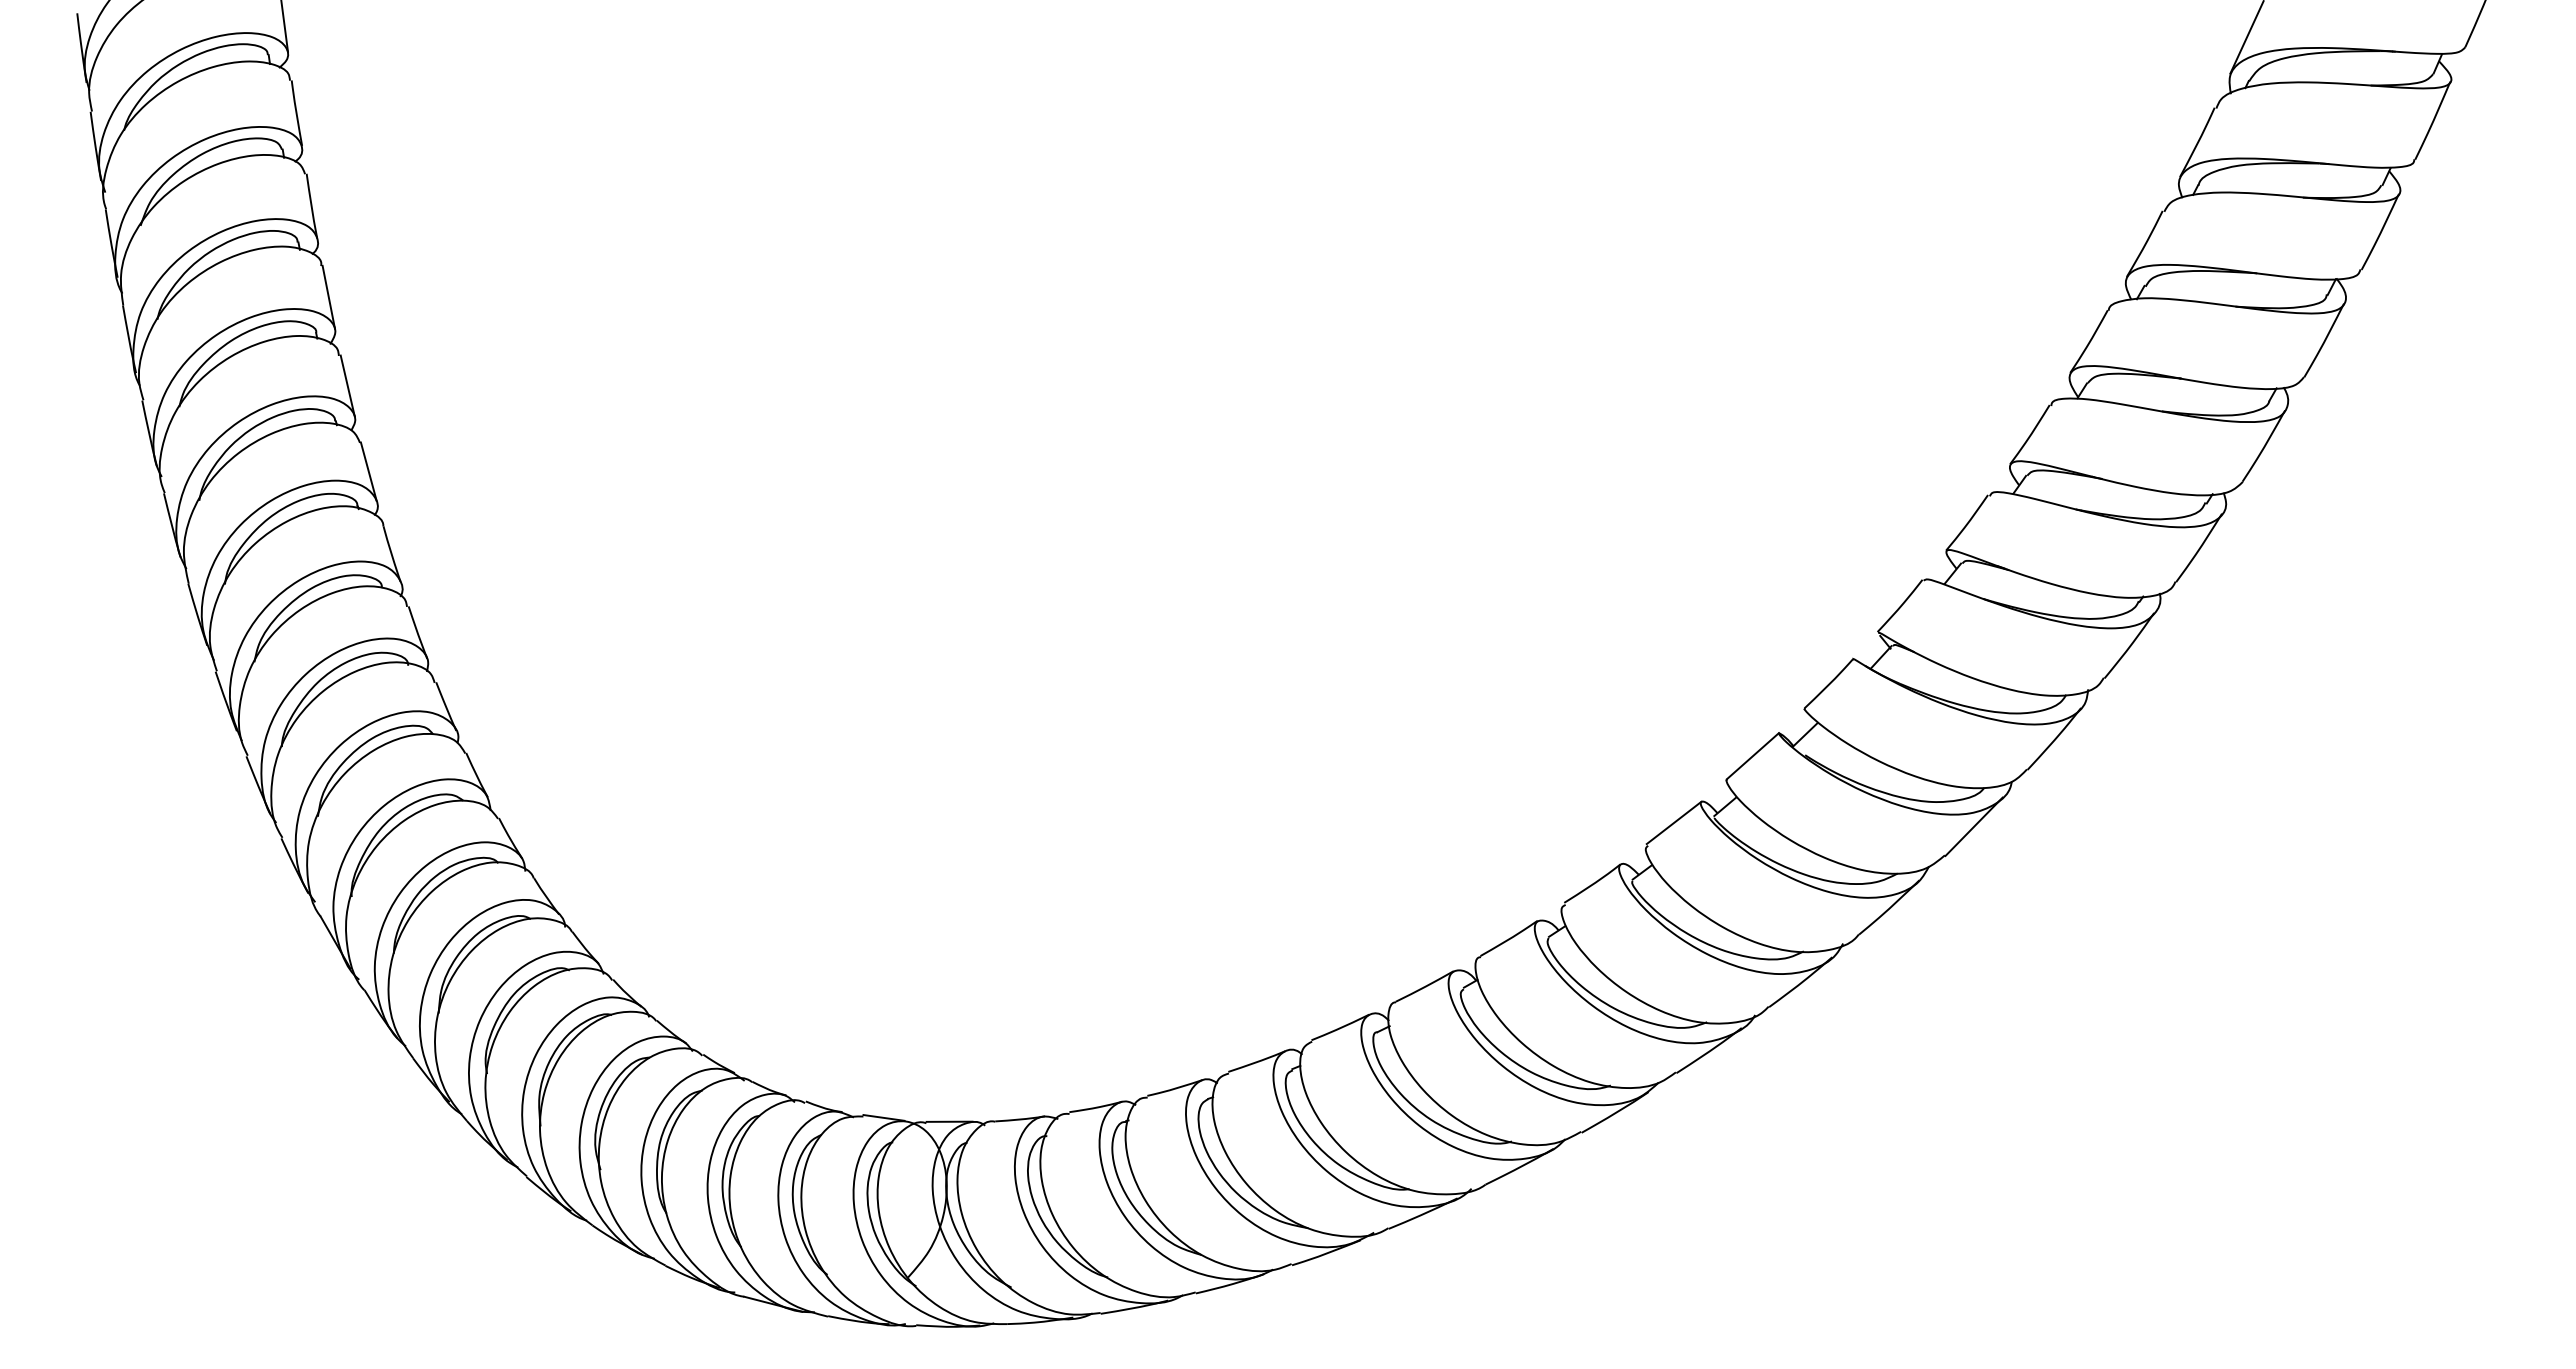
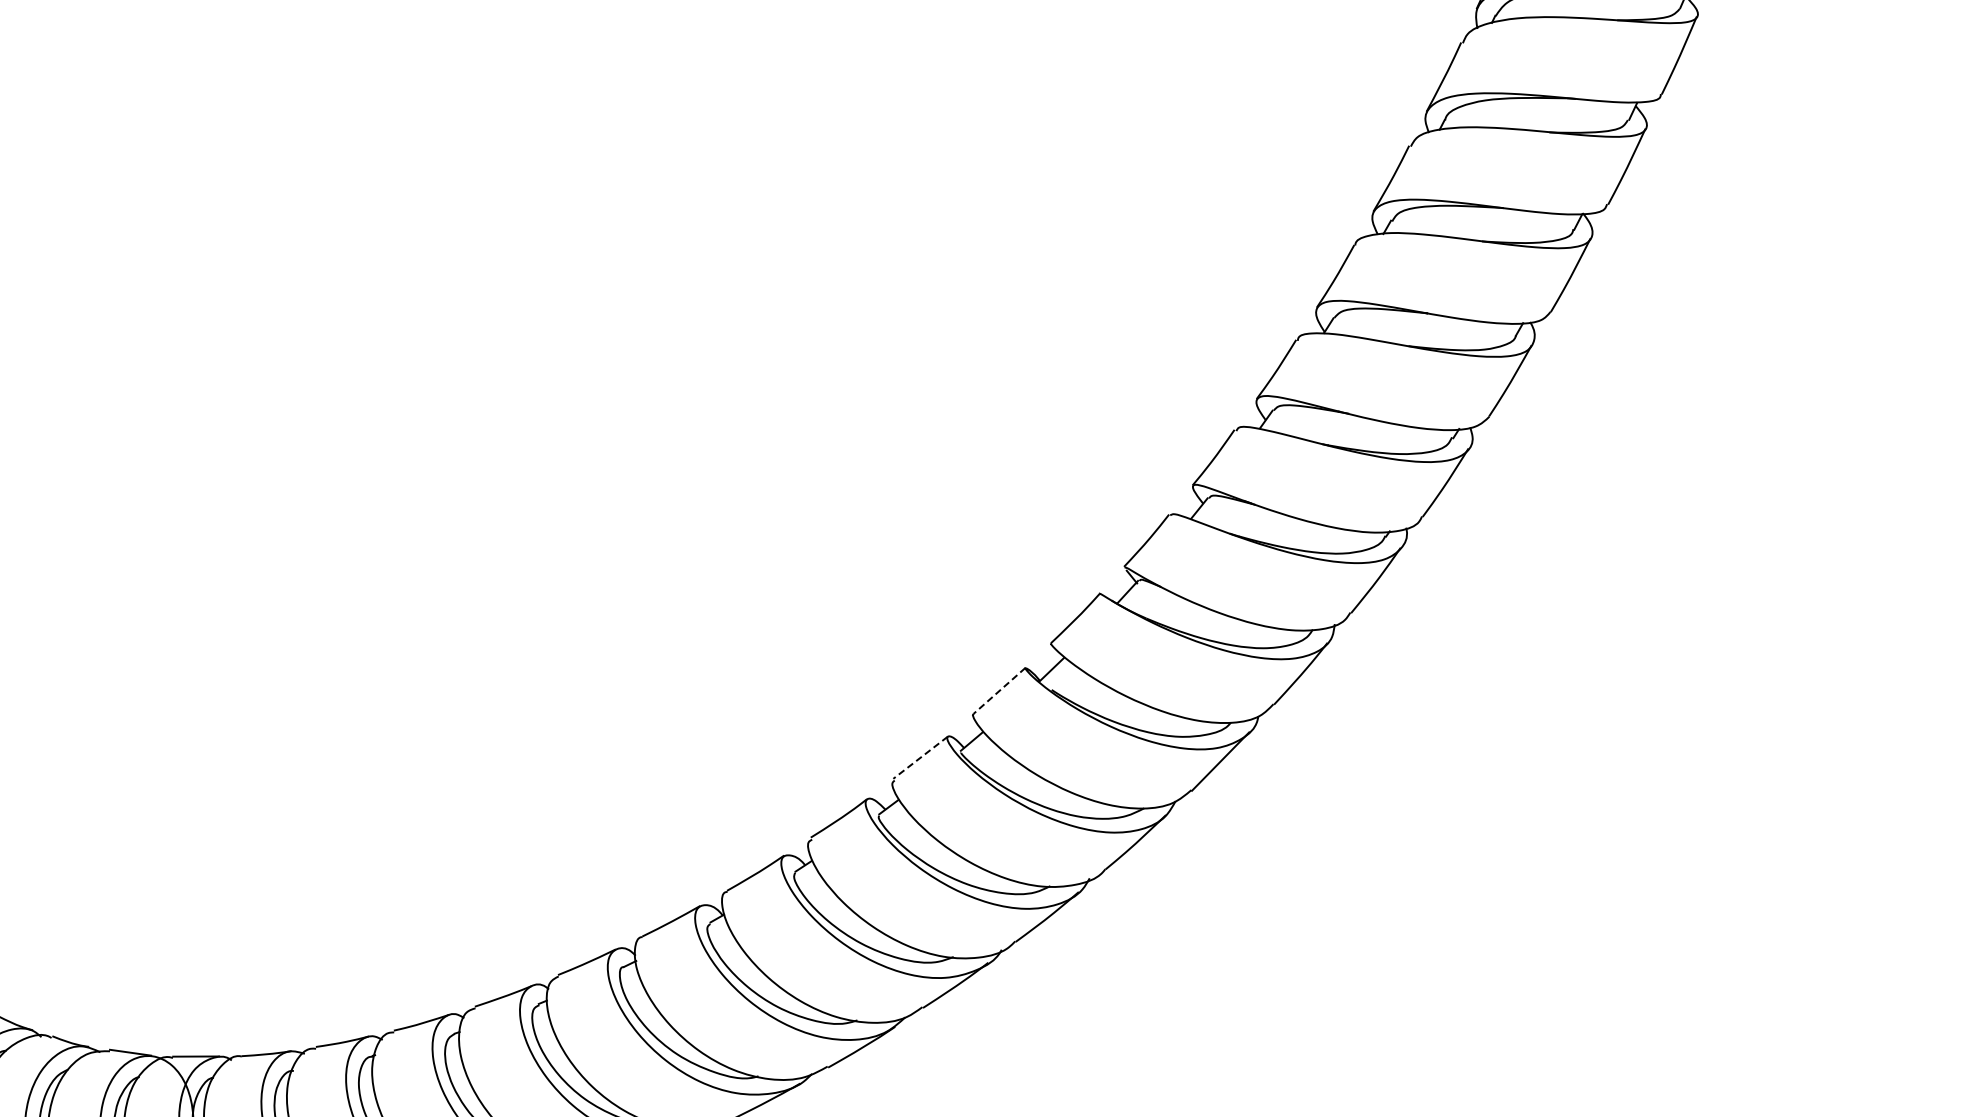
line: (1753, 756) -> (1000, 691), solid -> dashed
line: (1673, 823) -> (920, 758), solid -> dashed

